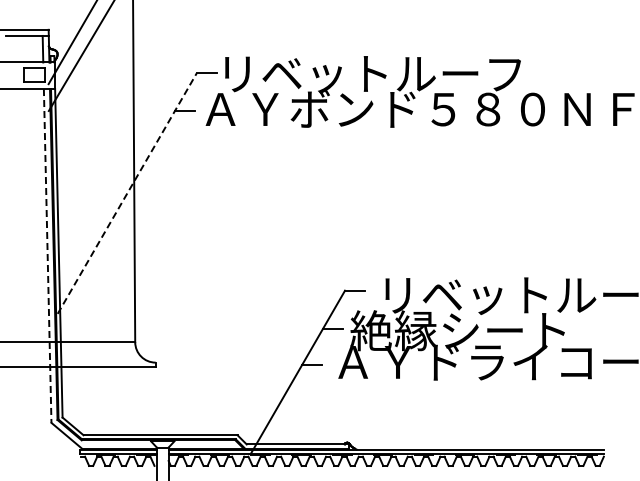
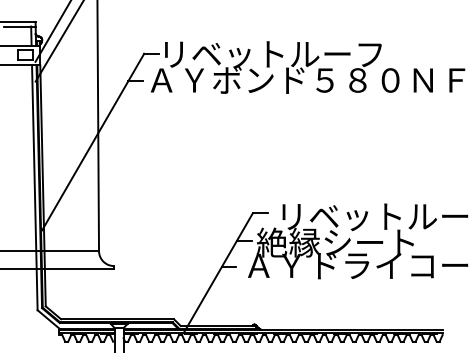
line: (127, 193) -> (93, 142), dashed -> solid
line: (47, 255) -> (34, 187), dashed -> solid

